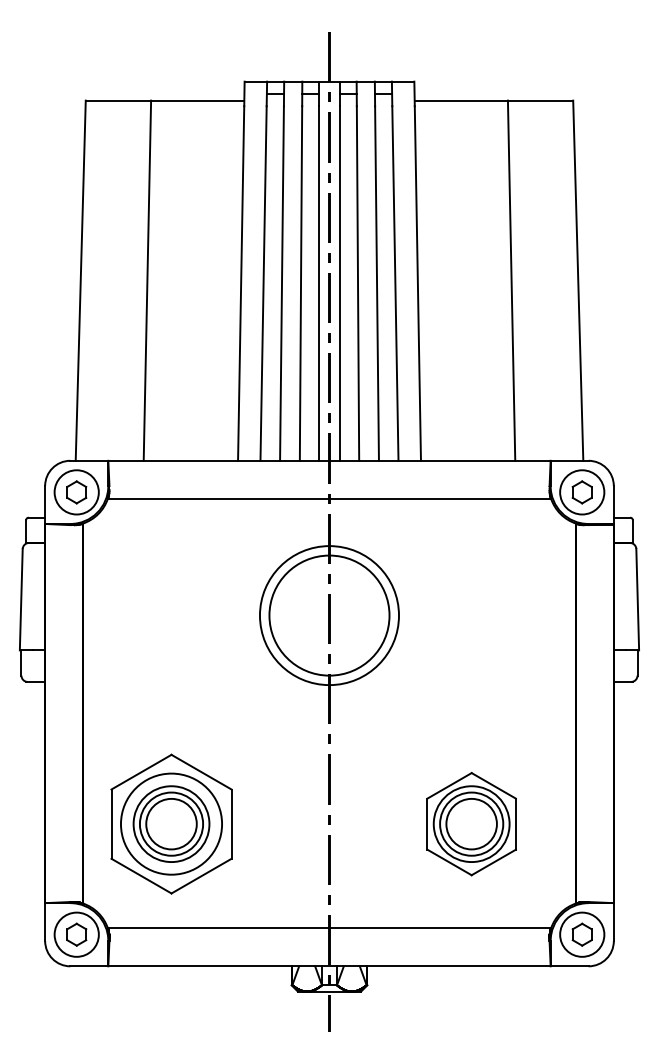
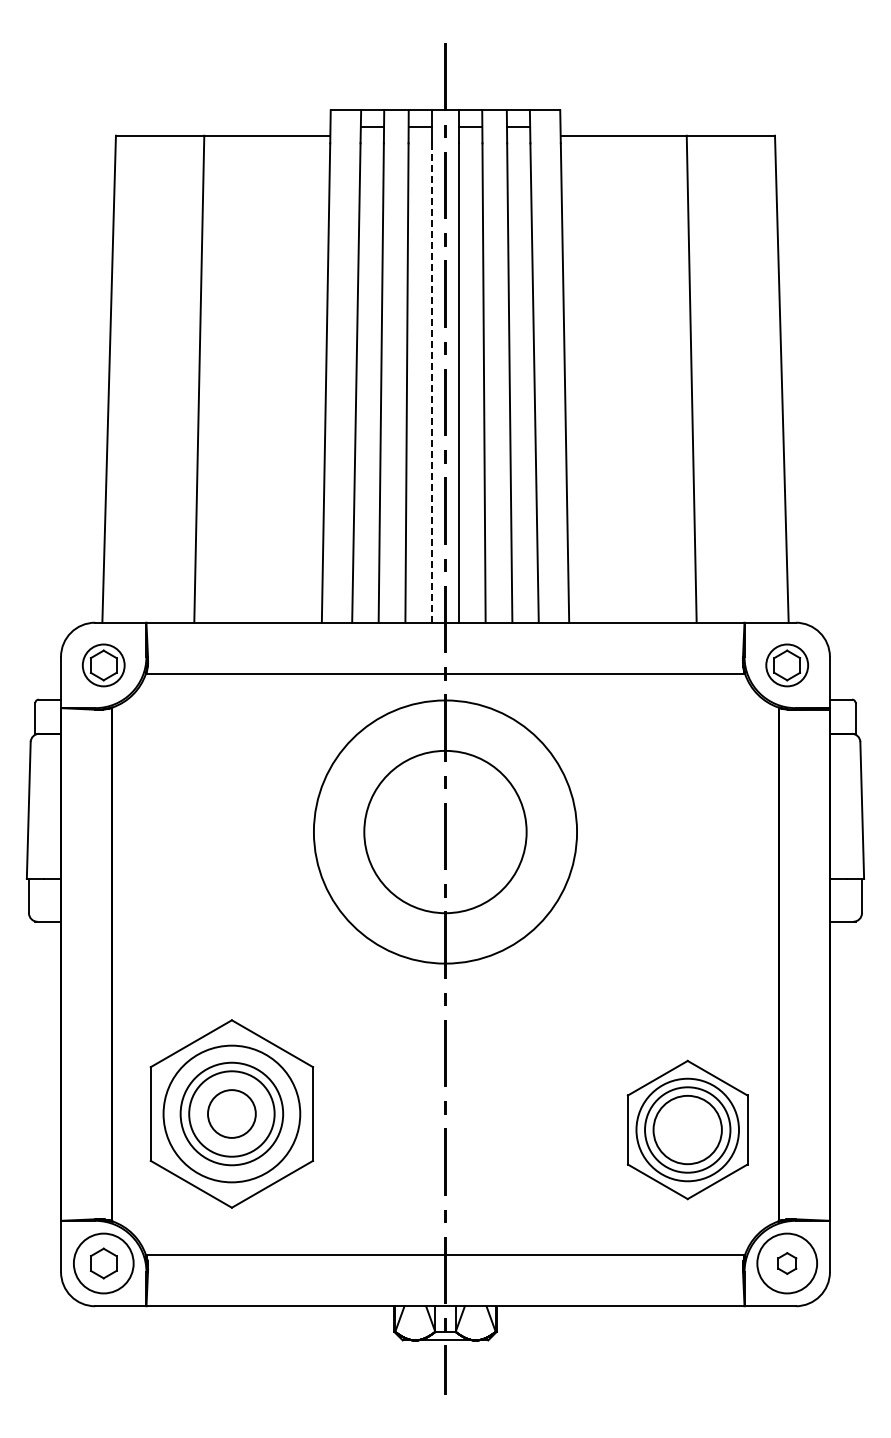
line: (319, 283) -> (431, 383), solid -> dashed
circle: (76, 492) -> (103, 665), size x0.7
circle: (582, 492) -> (787, 665), size x0.7
circle: (329, 615) -> (445, 832), size x1.4
circle: (171, 823) -> (231, 1113), size x0.7
part: (471, 823) -> (687, 1129), moved
part: (582, 934) -> (787, 1263), size x0.7

